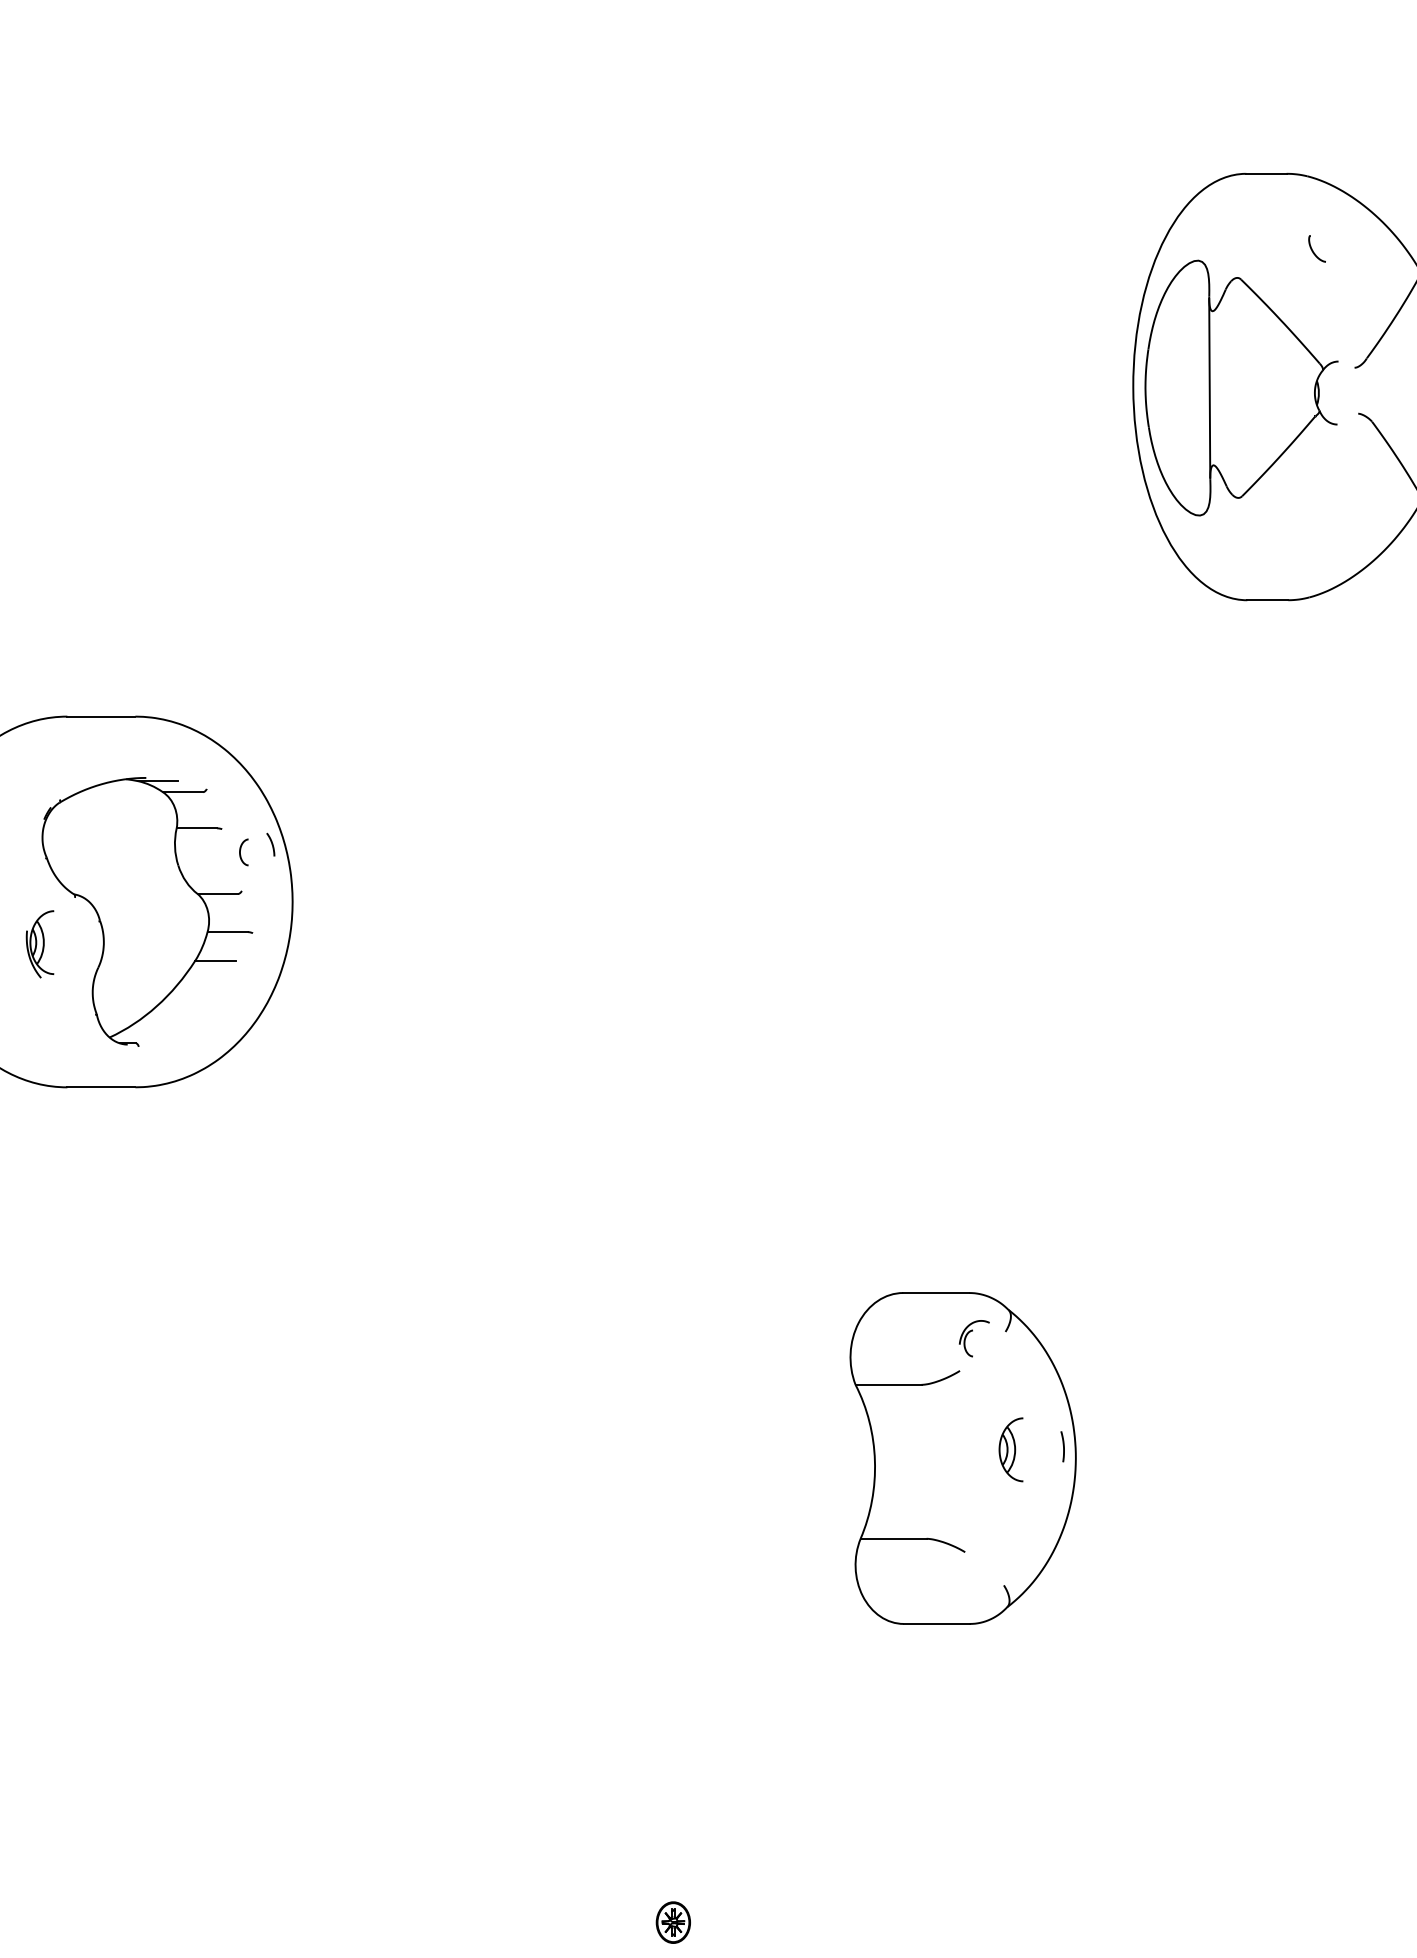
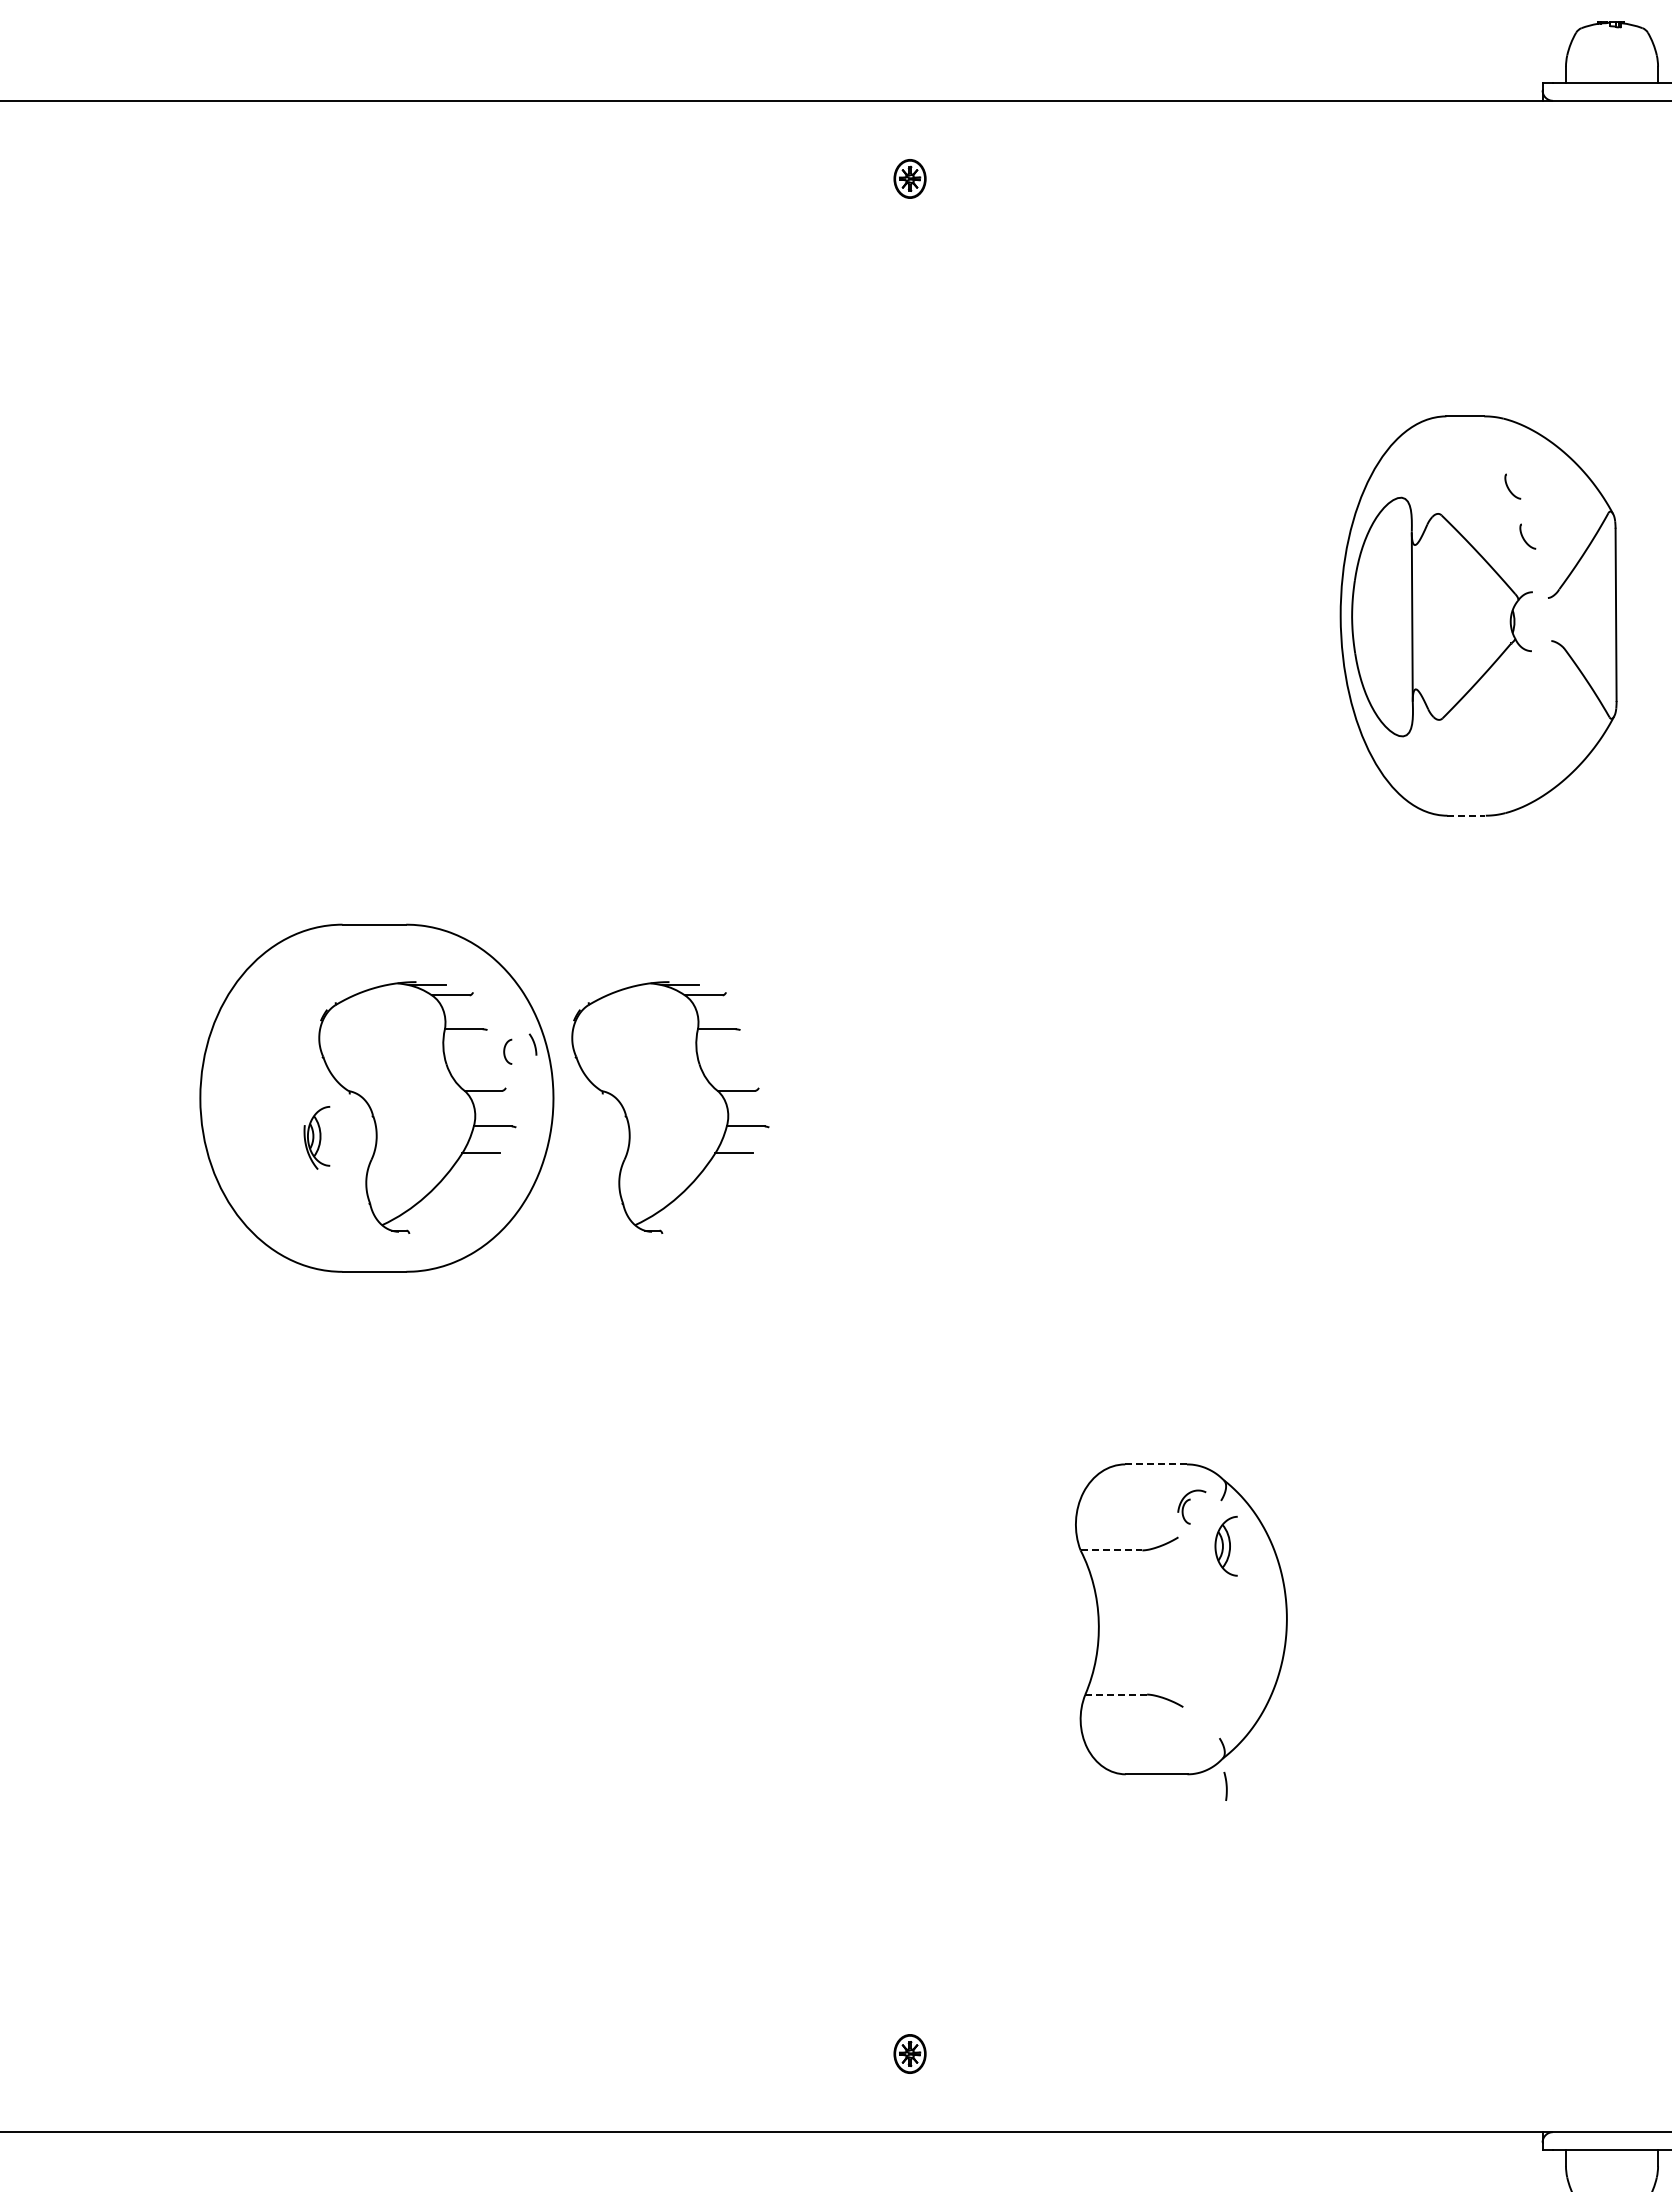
curve: (1329, 304) -> (1524, 538), added
line: (1267, 600) -> (1466, 815), solid -> dashed
part: (417, 911) -> (670, 1107), added
line: (936, 1293) -> (1156, 1464), solid -> dashed
line: (888, 1384) -> (1111, 1550), solid -> dashed
curve: (1062, 1445) -> (1225, 1785), moved
part: (1010, 1449) -> (1225, 1545), moved
line: (893, 1538) -> (1116, 1694), solid -> dashed

